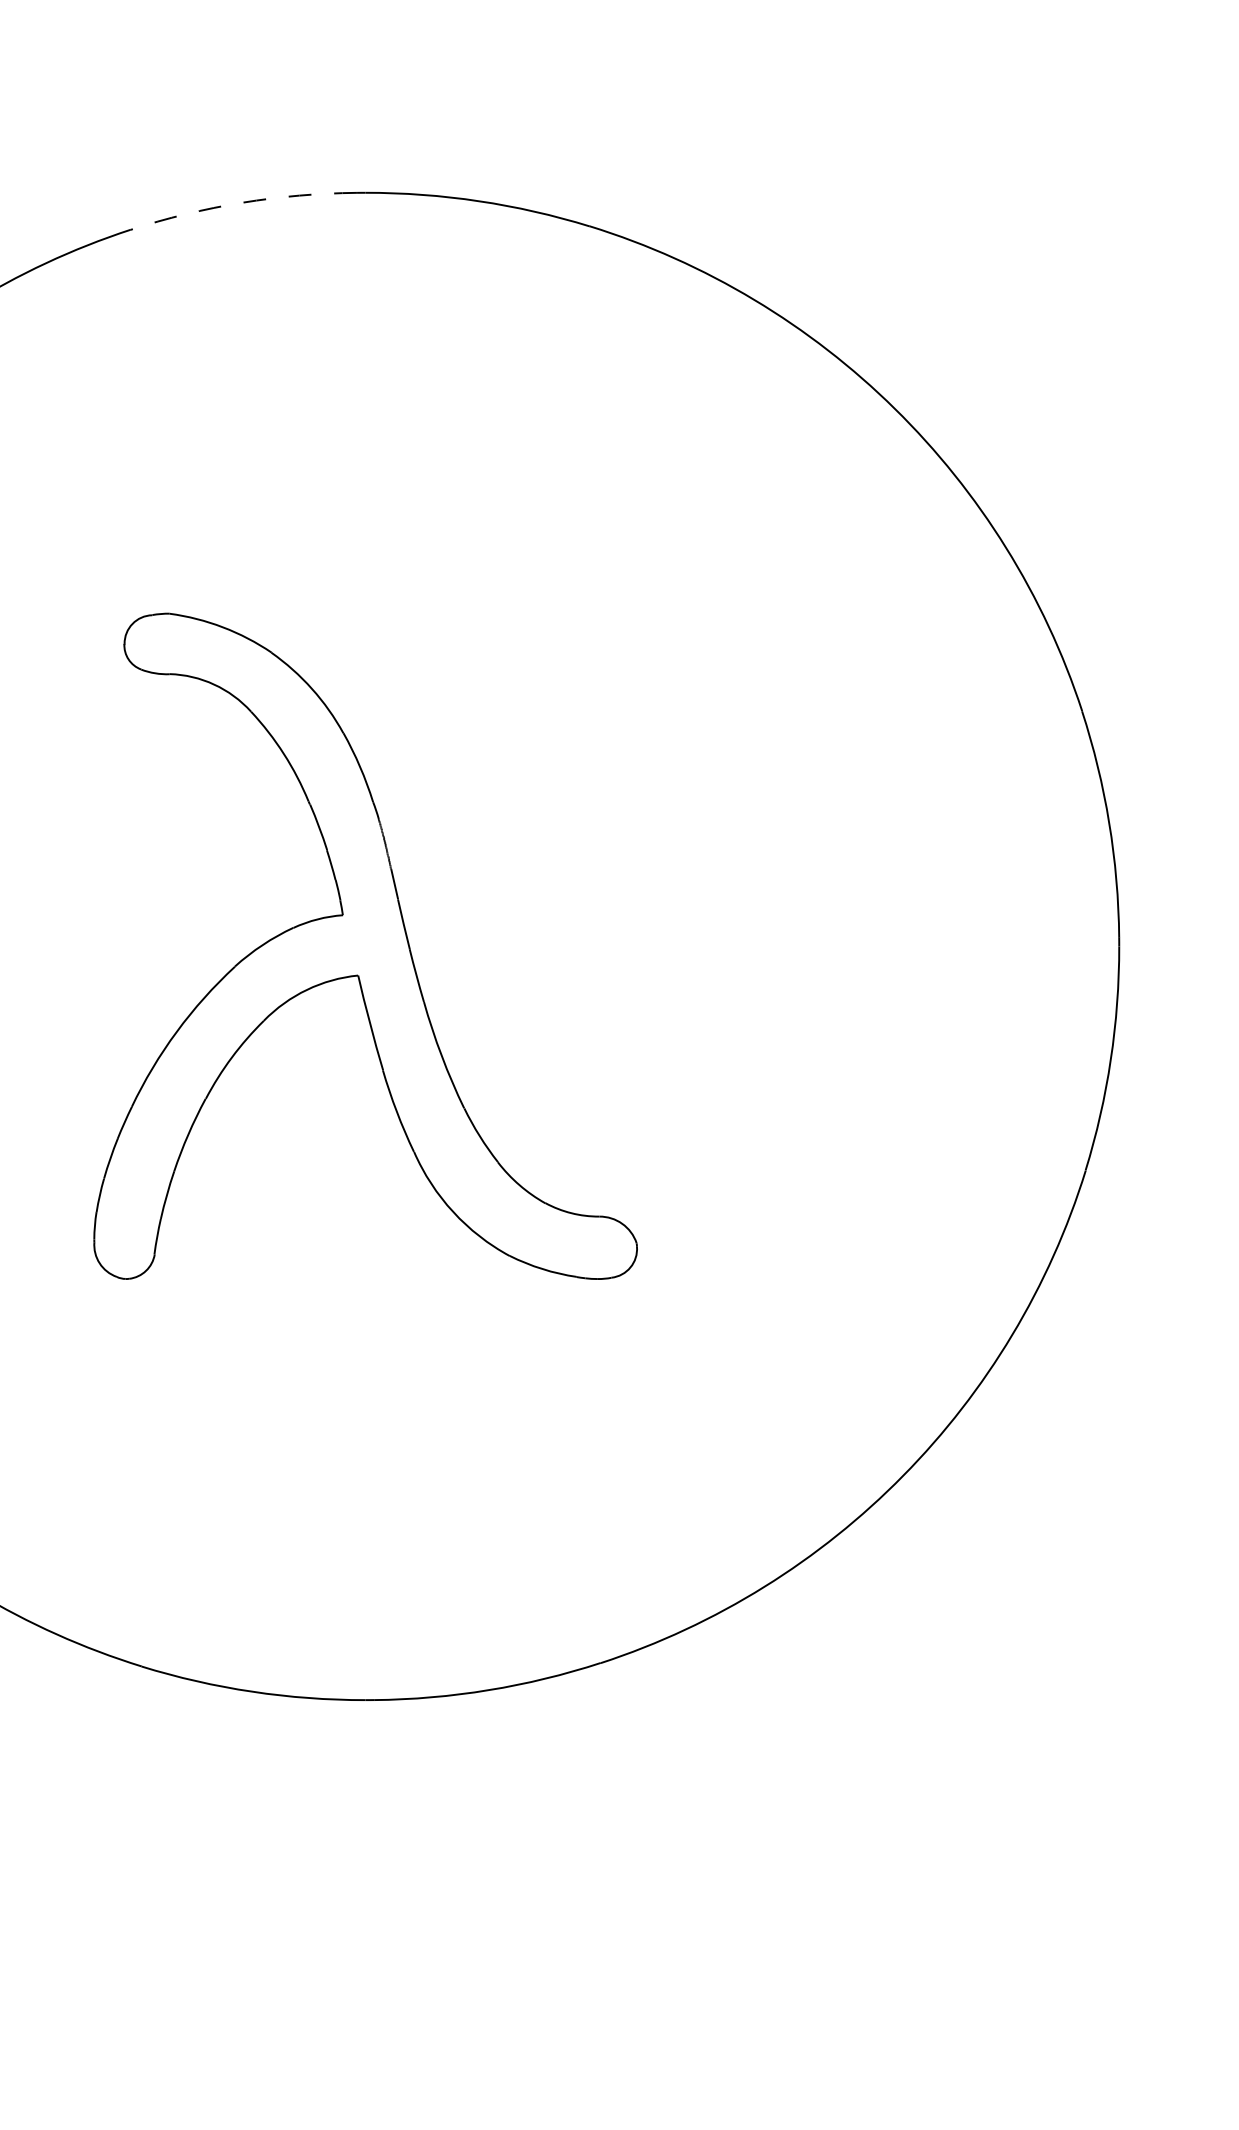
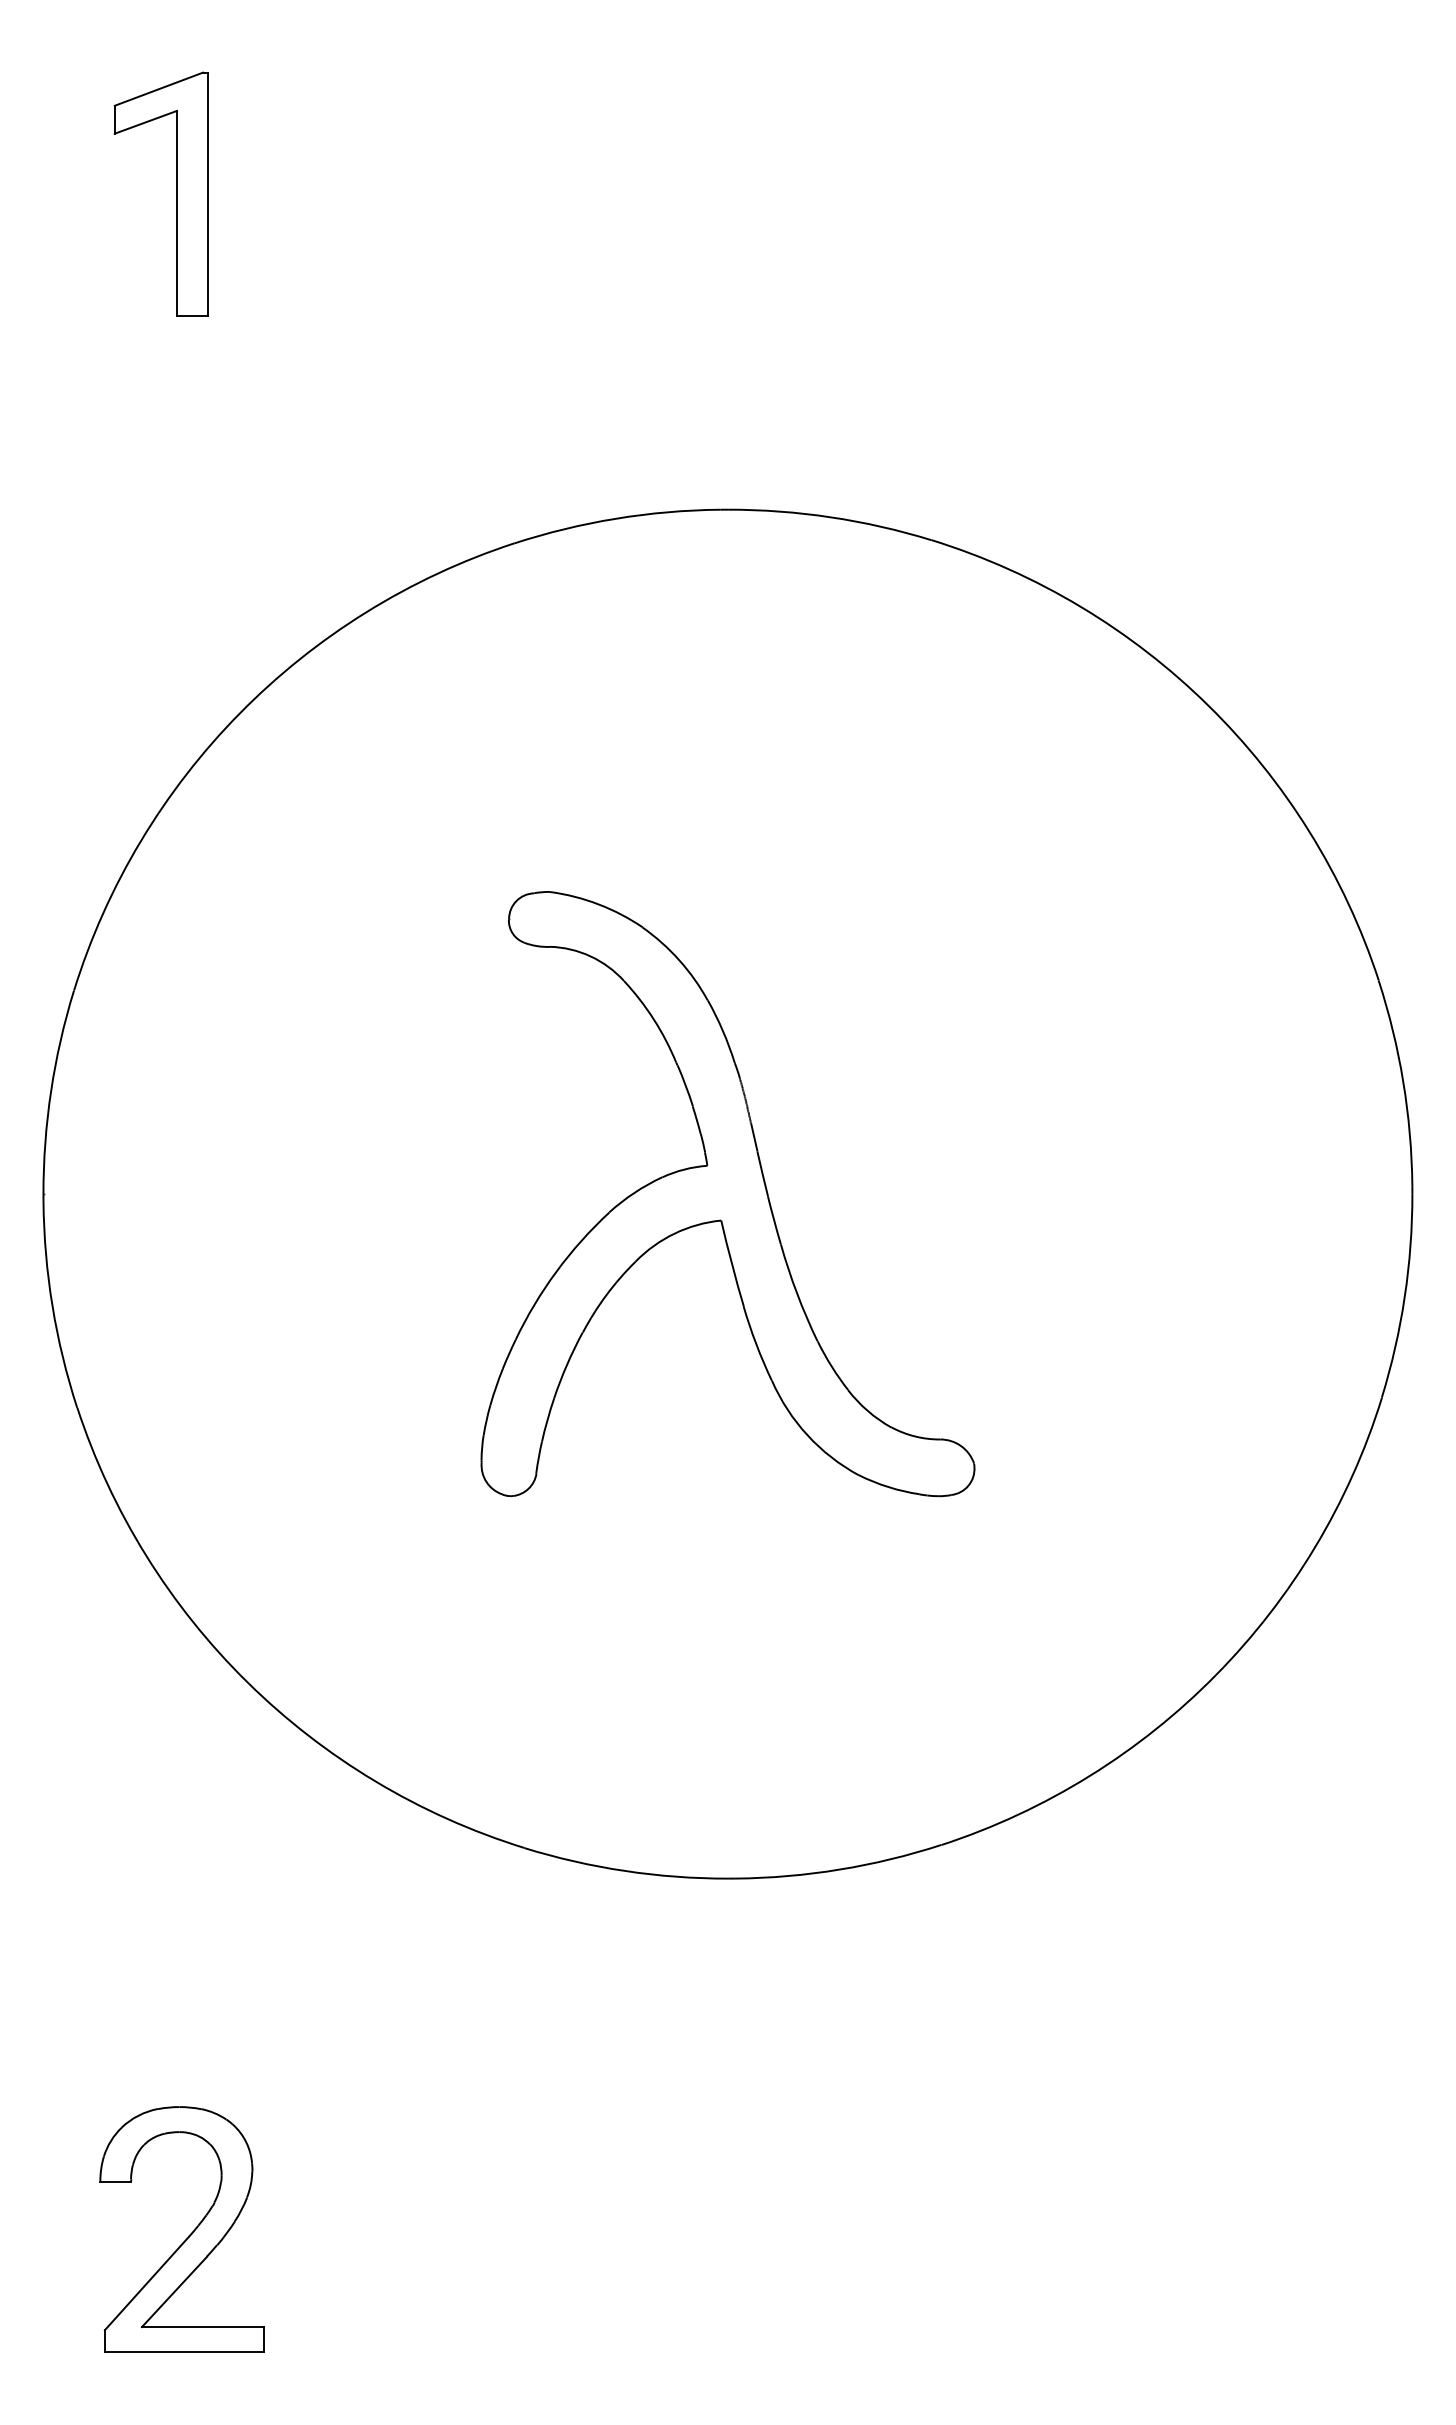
arc: (241, 202) -> (615, 518), dashed -> solid

